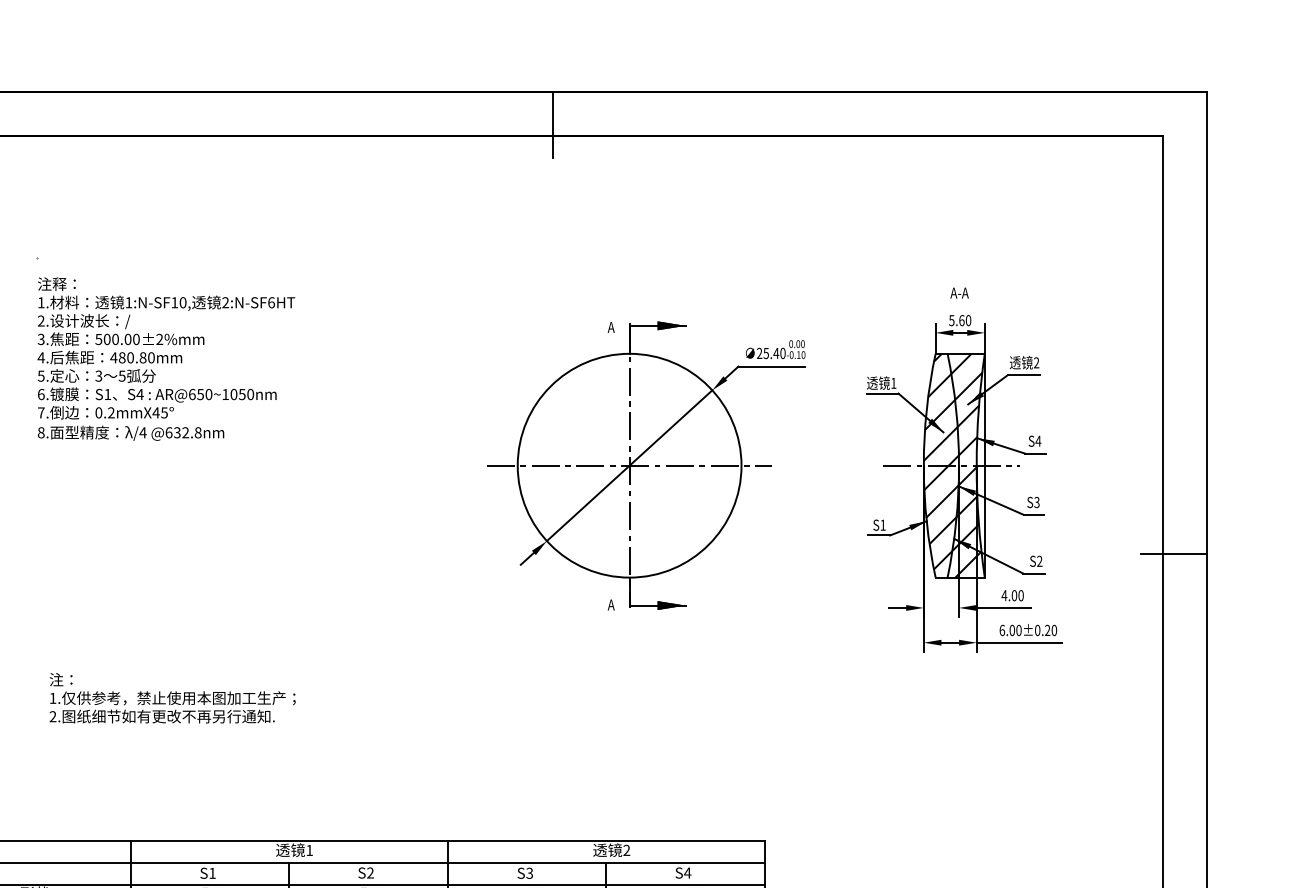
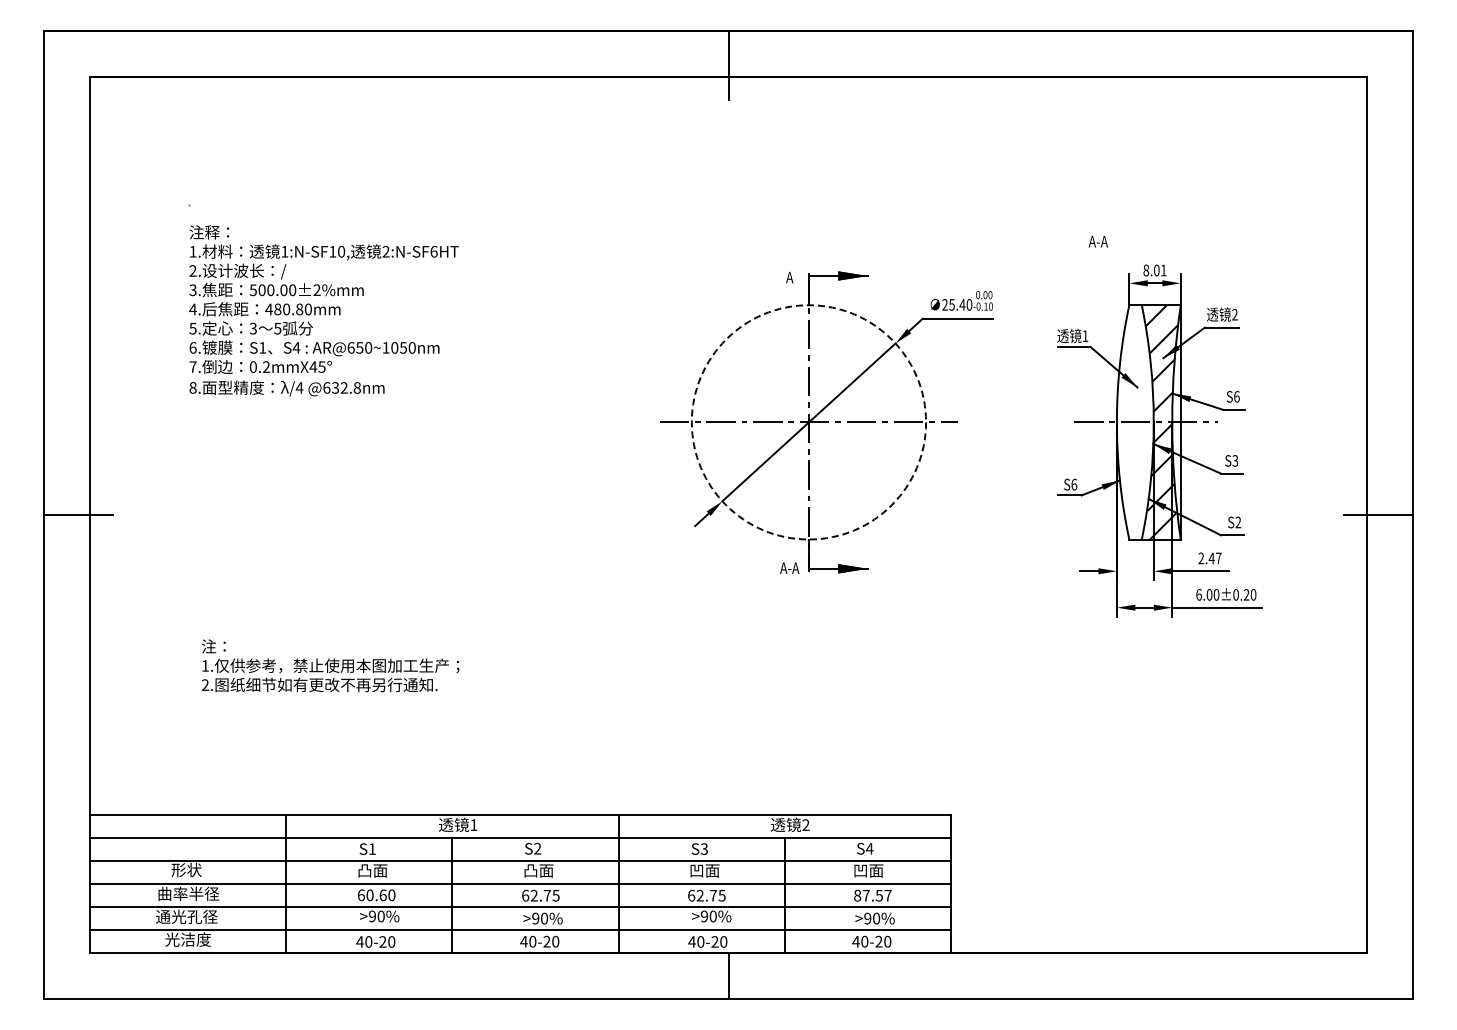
text: (958, 292) -> (1097, 241), moved
text: (959, 320) -> (1154, 270), 5.60 -> 8.01
text: (1038, 440) -> (1236, 396), S4 -> S6
hatch: (940, 461) -> (1134, 417), removed
circle: (629, 465) -> (808, 422), solid -> dashed
text: (883, 525) -> (1074, 484), S1 -> S6
text: (1012, 595) -> (1209, 558), 4.00 -> 2.47
text: (611, 604) -> (789, 567), A -> A-A

